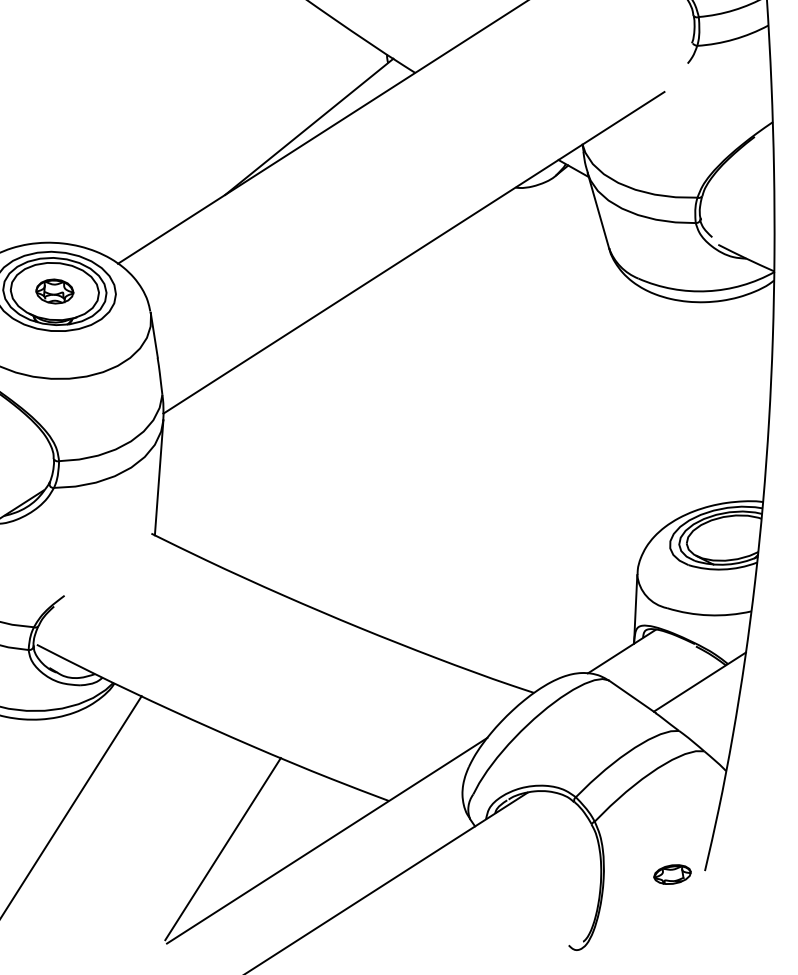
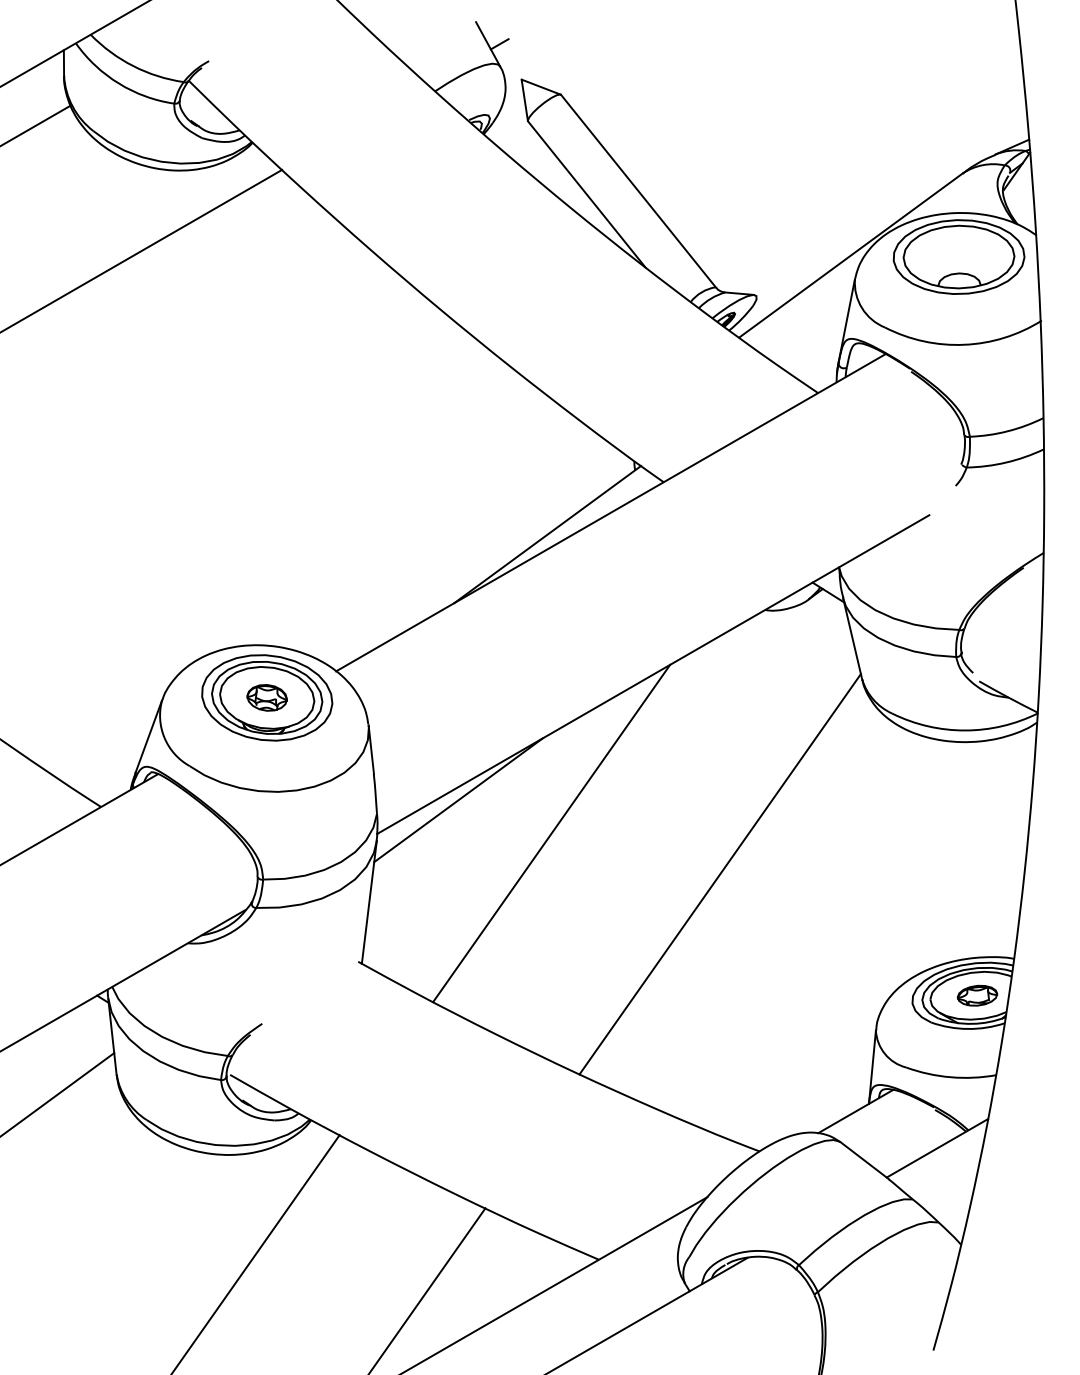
line: (237, 378) -> (458, 800), added
line: (326, 405) -> (551, 833), added
line: (484, 436) -> (719, 874), added
part: (672, 874) -> (977, 995), moved

